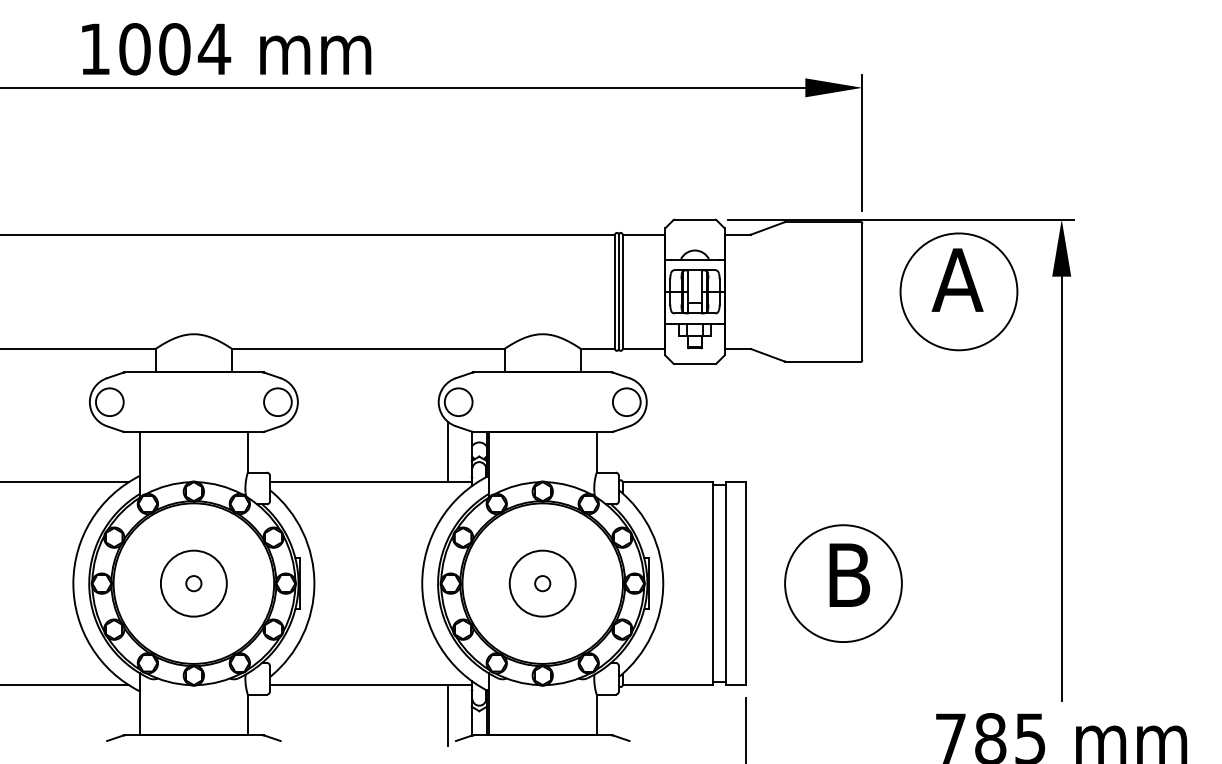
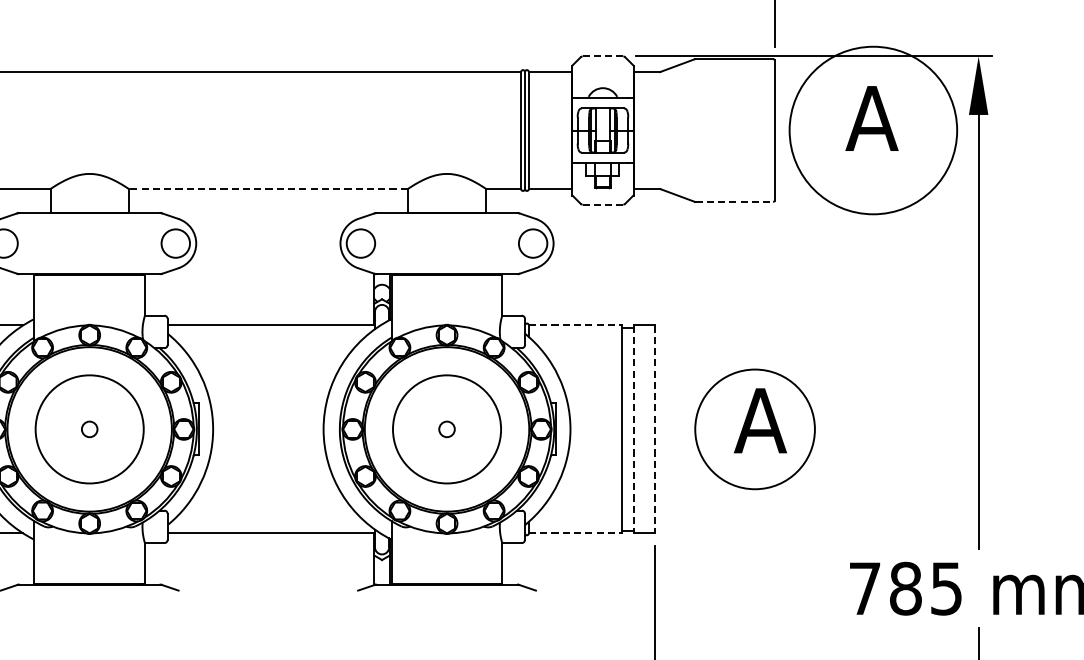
line: (694, 219) -> (602, 56), solid -> dashed
circle: (958, 291) -> (872, 130), size x1.4
line: (367, 348) -> (267, 188), solid -> dashed
line: (823, 361) -> (734, 201), solid -> dashed
line: (694, 364) -> (602, 204), solid -> dashed
line: (447, 451) -> (349, 294), removed
line: (668, 482) -> (575, 325), solid -> dashed
text: (848, 574) -> (760, 420), B -> A
circle: (193, 583) -> (89, 429), size x1.6
circle: (542, 583) -> (446, 429), size x1.6
line: (725, 584) -> (634, 430), solid -> dashed
line: (745, 584) -> (654, 430), solid -> dashed
line: (668, 685) -> (575, 533), solid -> dashed
line: (447, 715) -> (349, 564), removed

